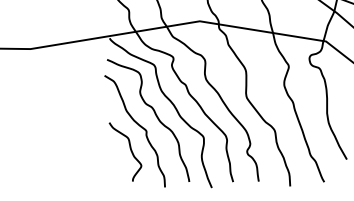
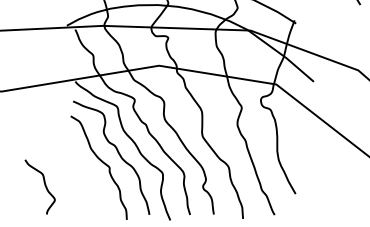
curve: (130, 150) -> (44, 185), moved

